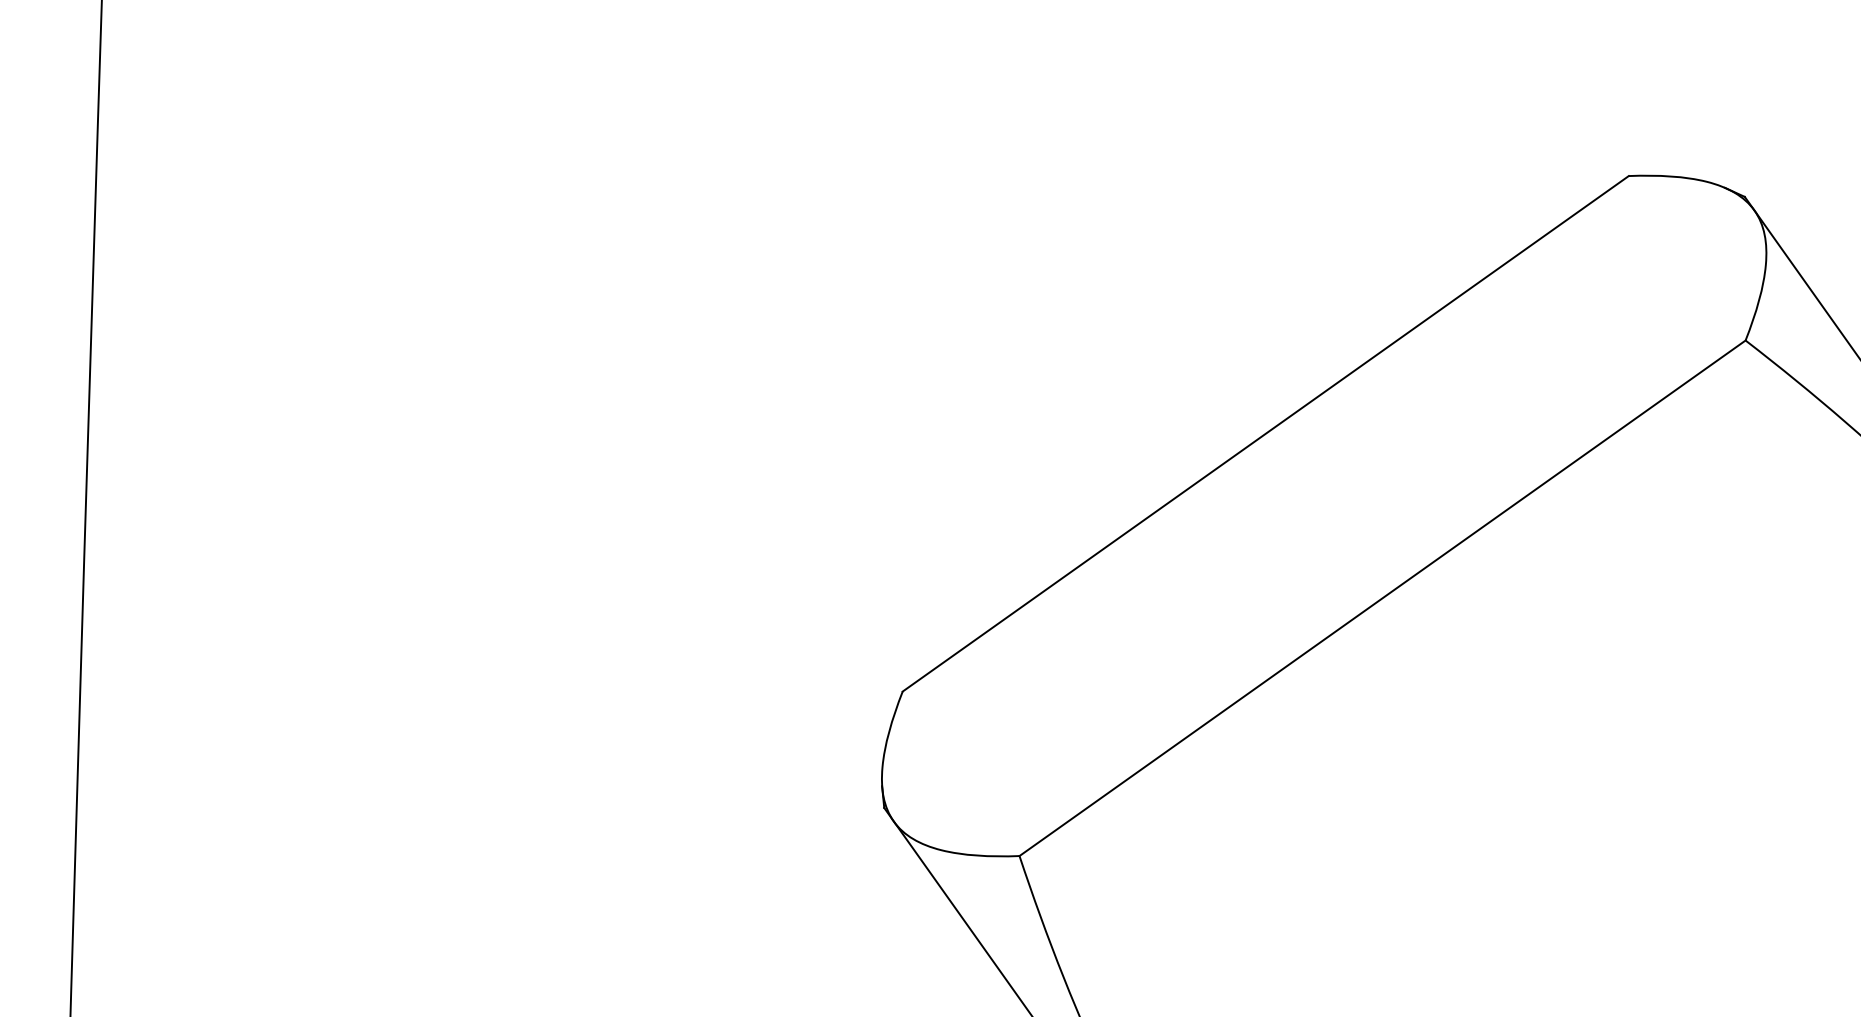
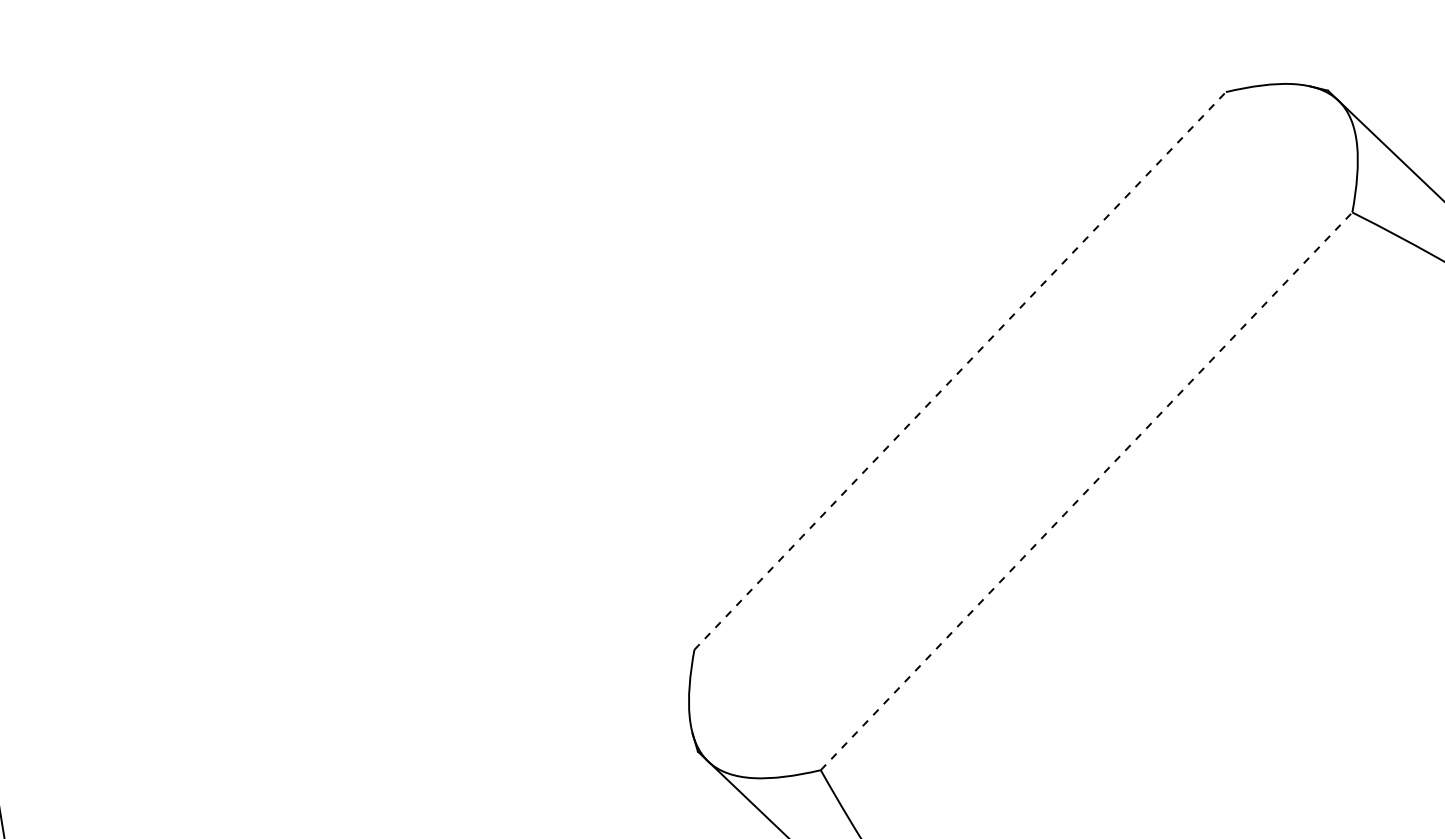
line: (1266, 433) -> (960, 370), solid -> dashed
line: (1382, 598) -> (1086, 491), solid -> dashed

